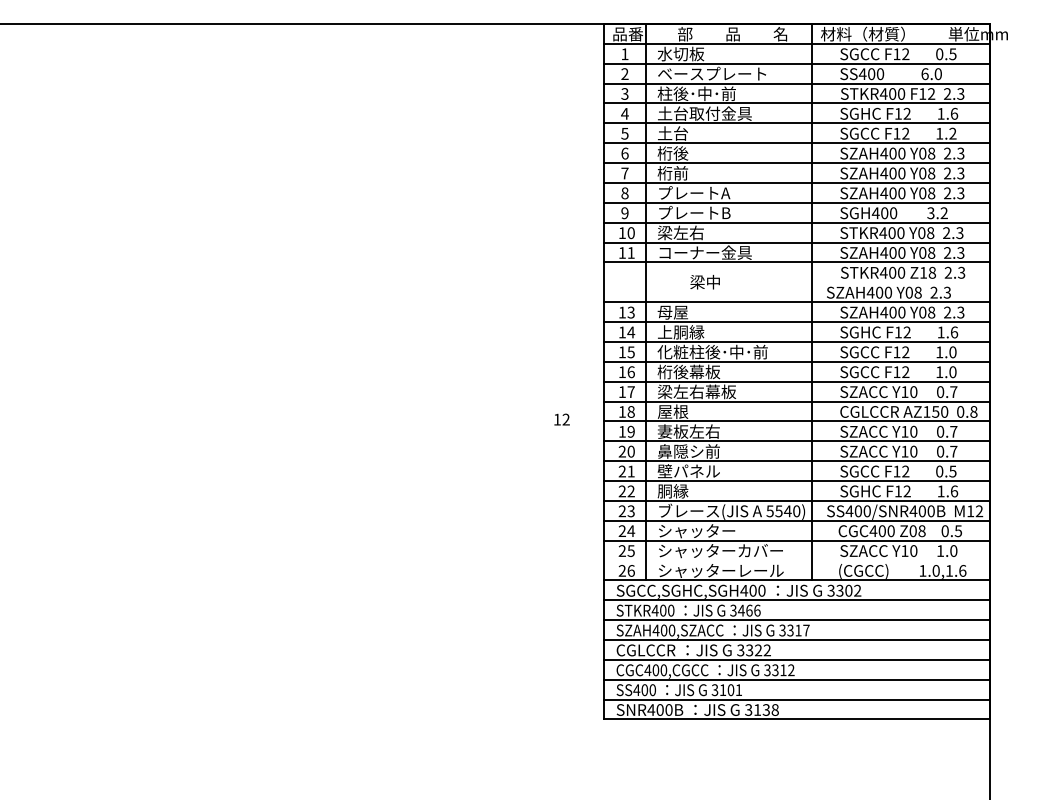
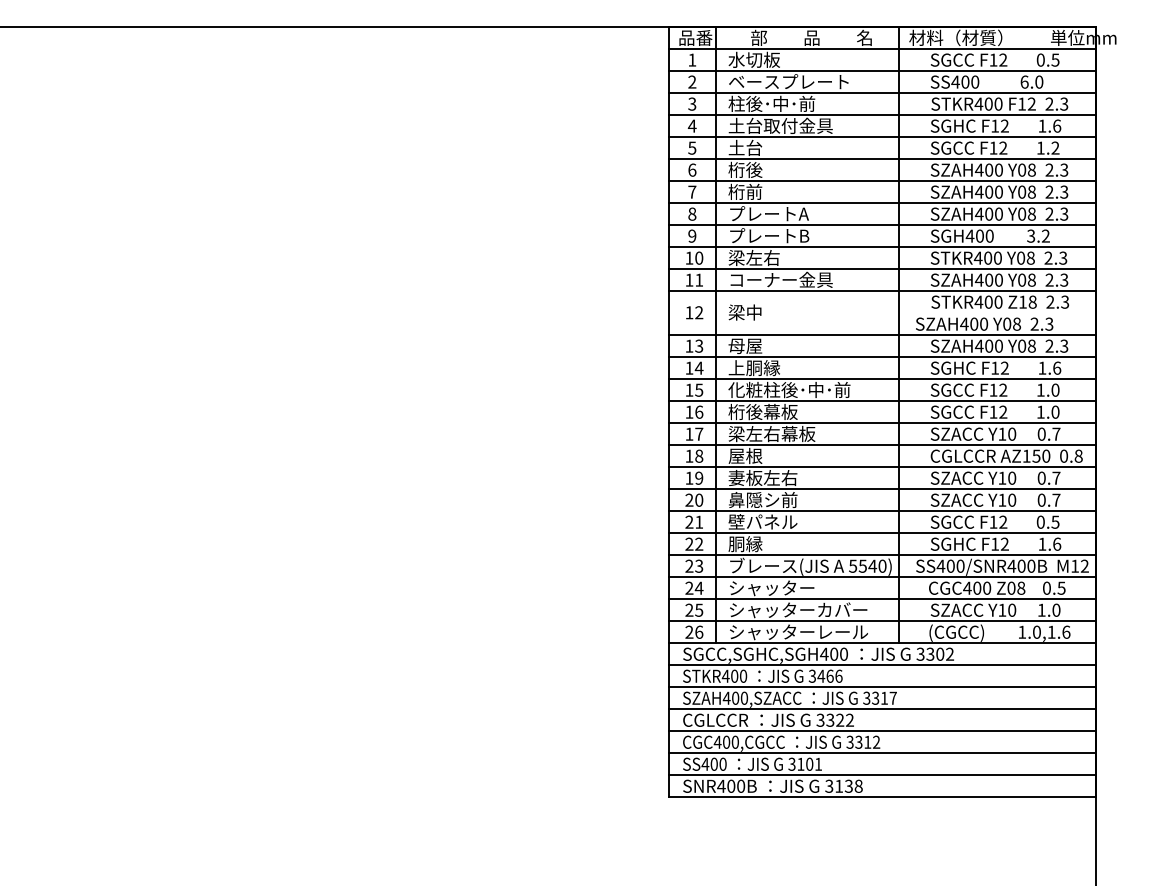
text: (704, 282) -> (744, 312), moved
text: (561, 419) -> (694, 312), moved
line: (796, 560) -> (882, 620), added

